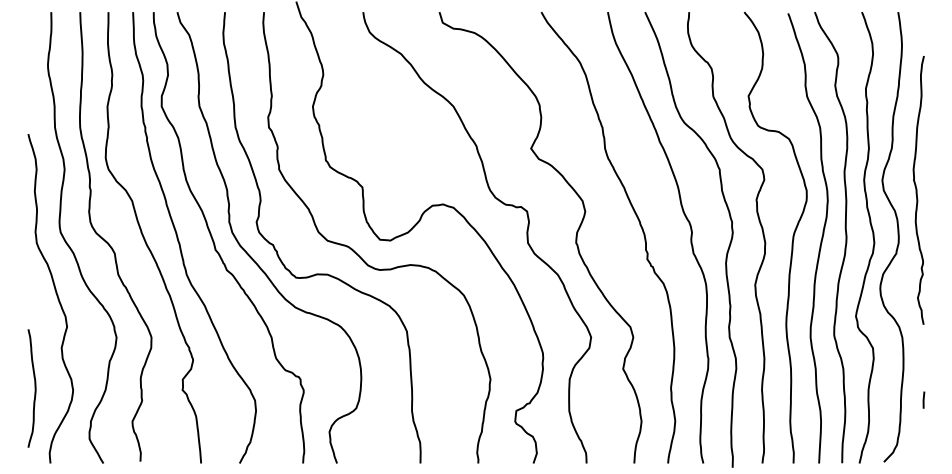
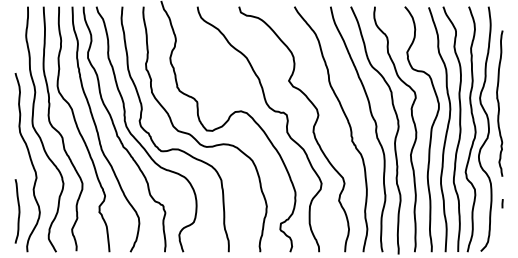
line: (923, 399) -> (502, 203), moved

